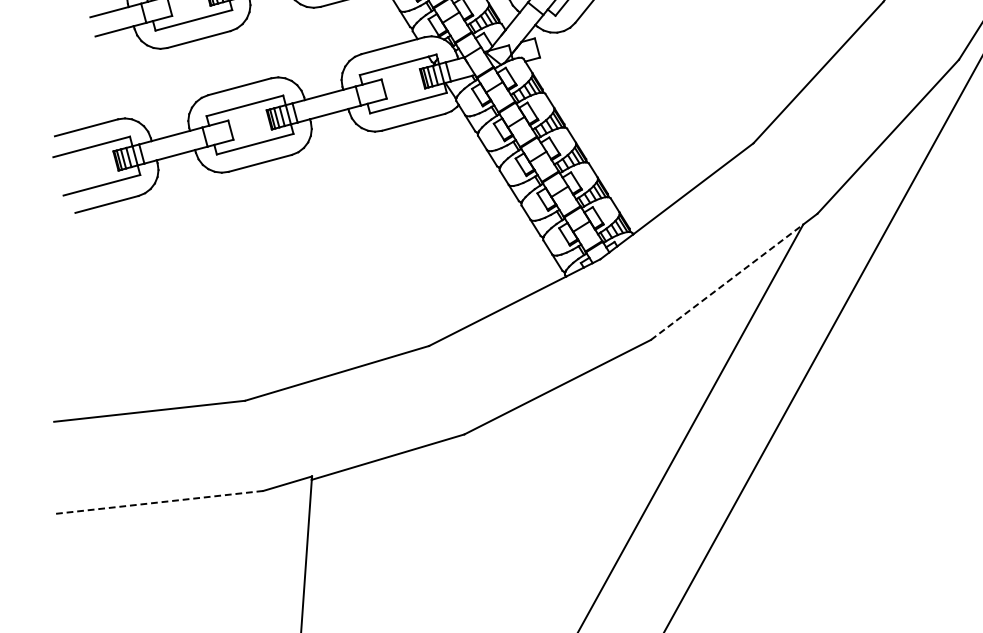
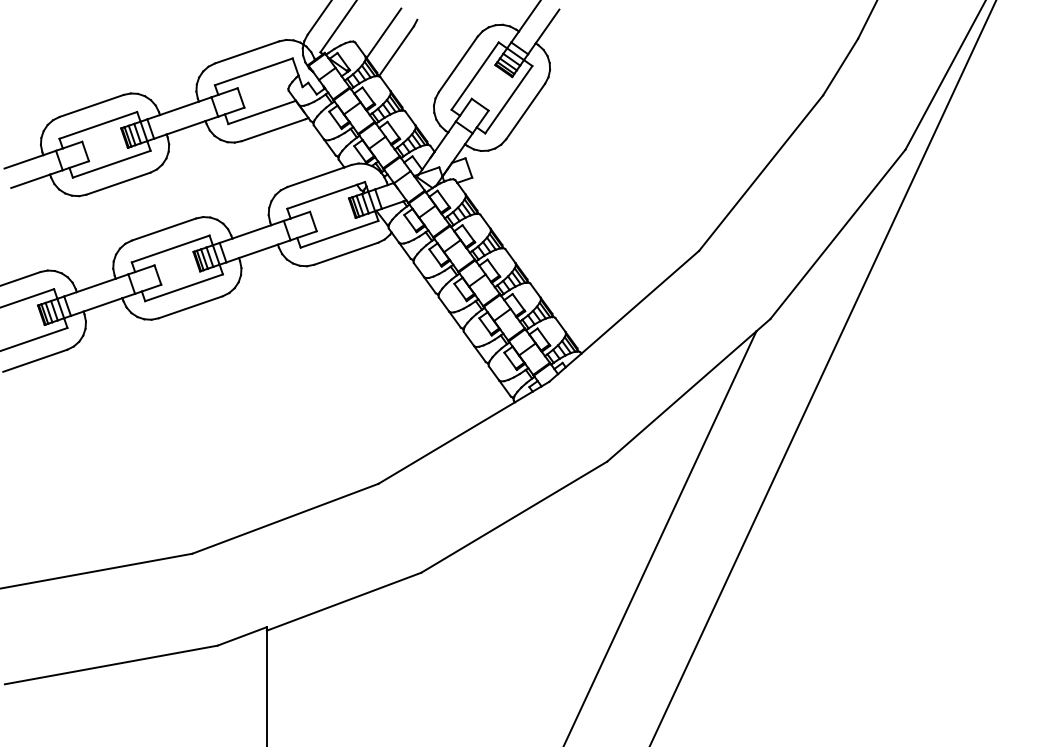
line: (727, 282) -> (682, 396), dashed -> solid
line: (158, 502) -> (110, 665), dashed -> solid

